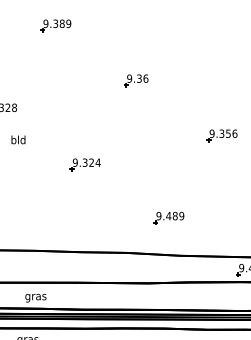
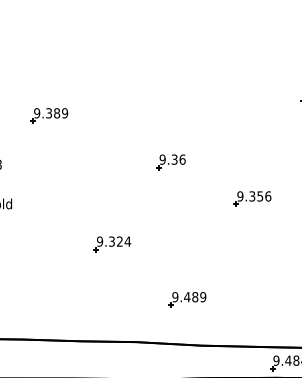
part: (55, 25) -> (48, 115), moved
part: (136, 80) -> (171, 161), moved
part: (84, 164) -> (111, 243), moved

